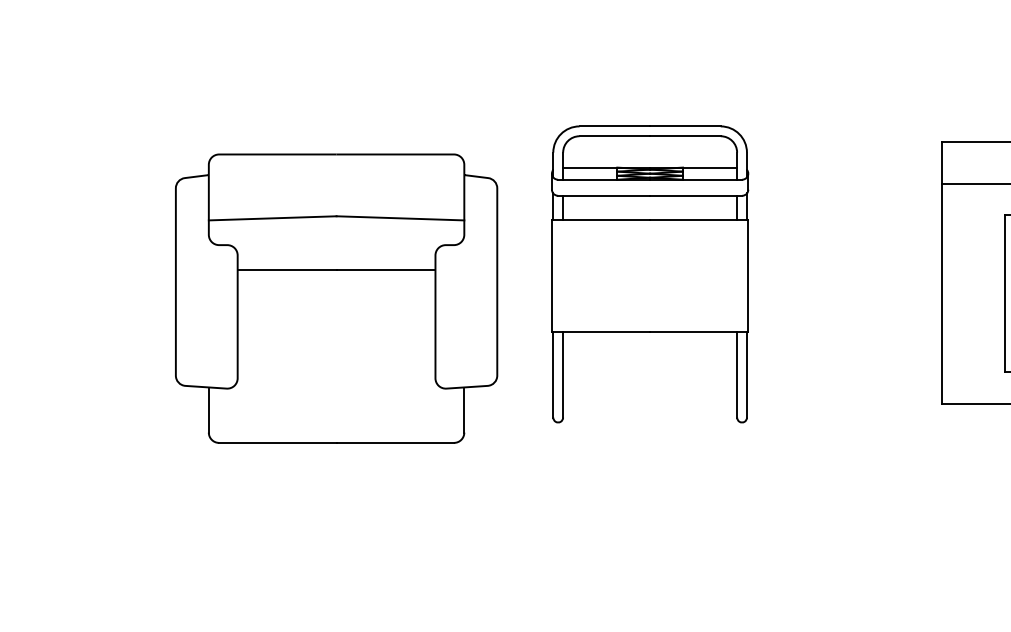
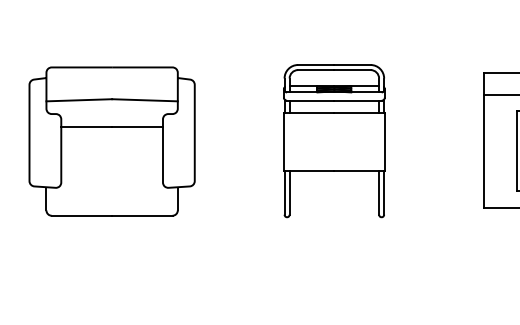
part: (335, 298) -> (111, 141), moved

